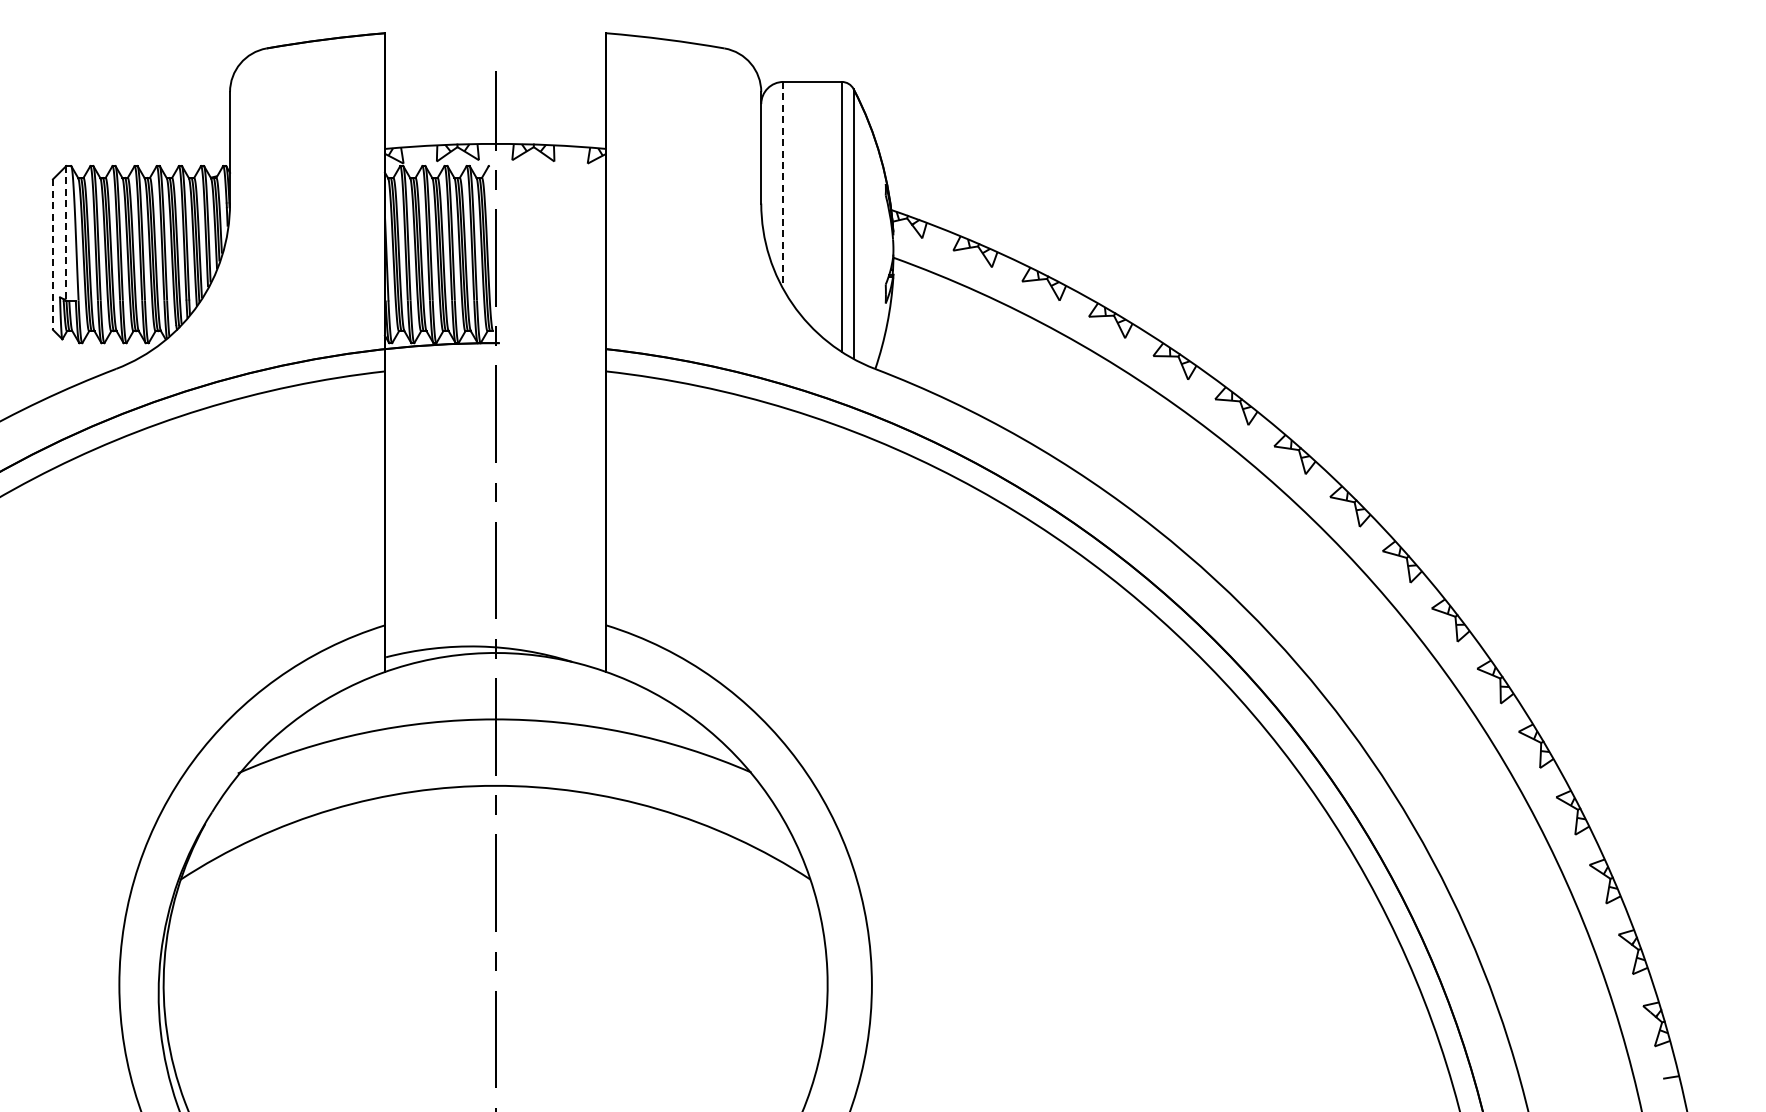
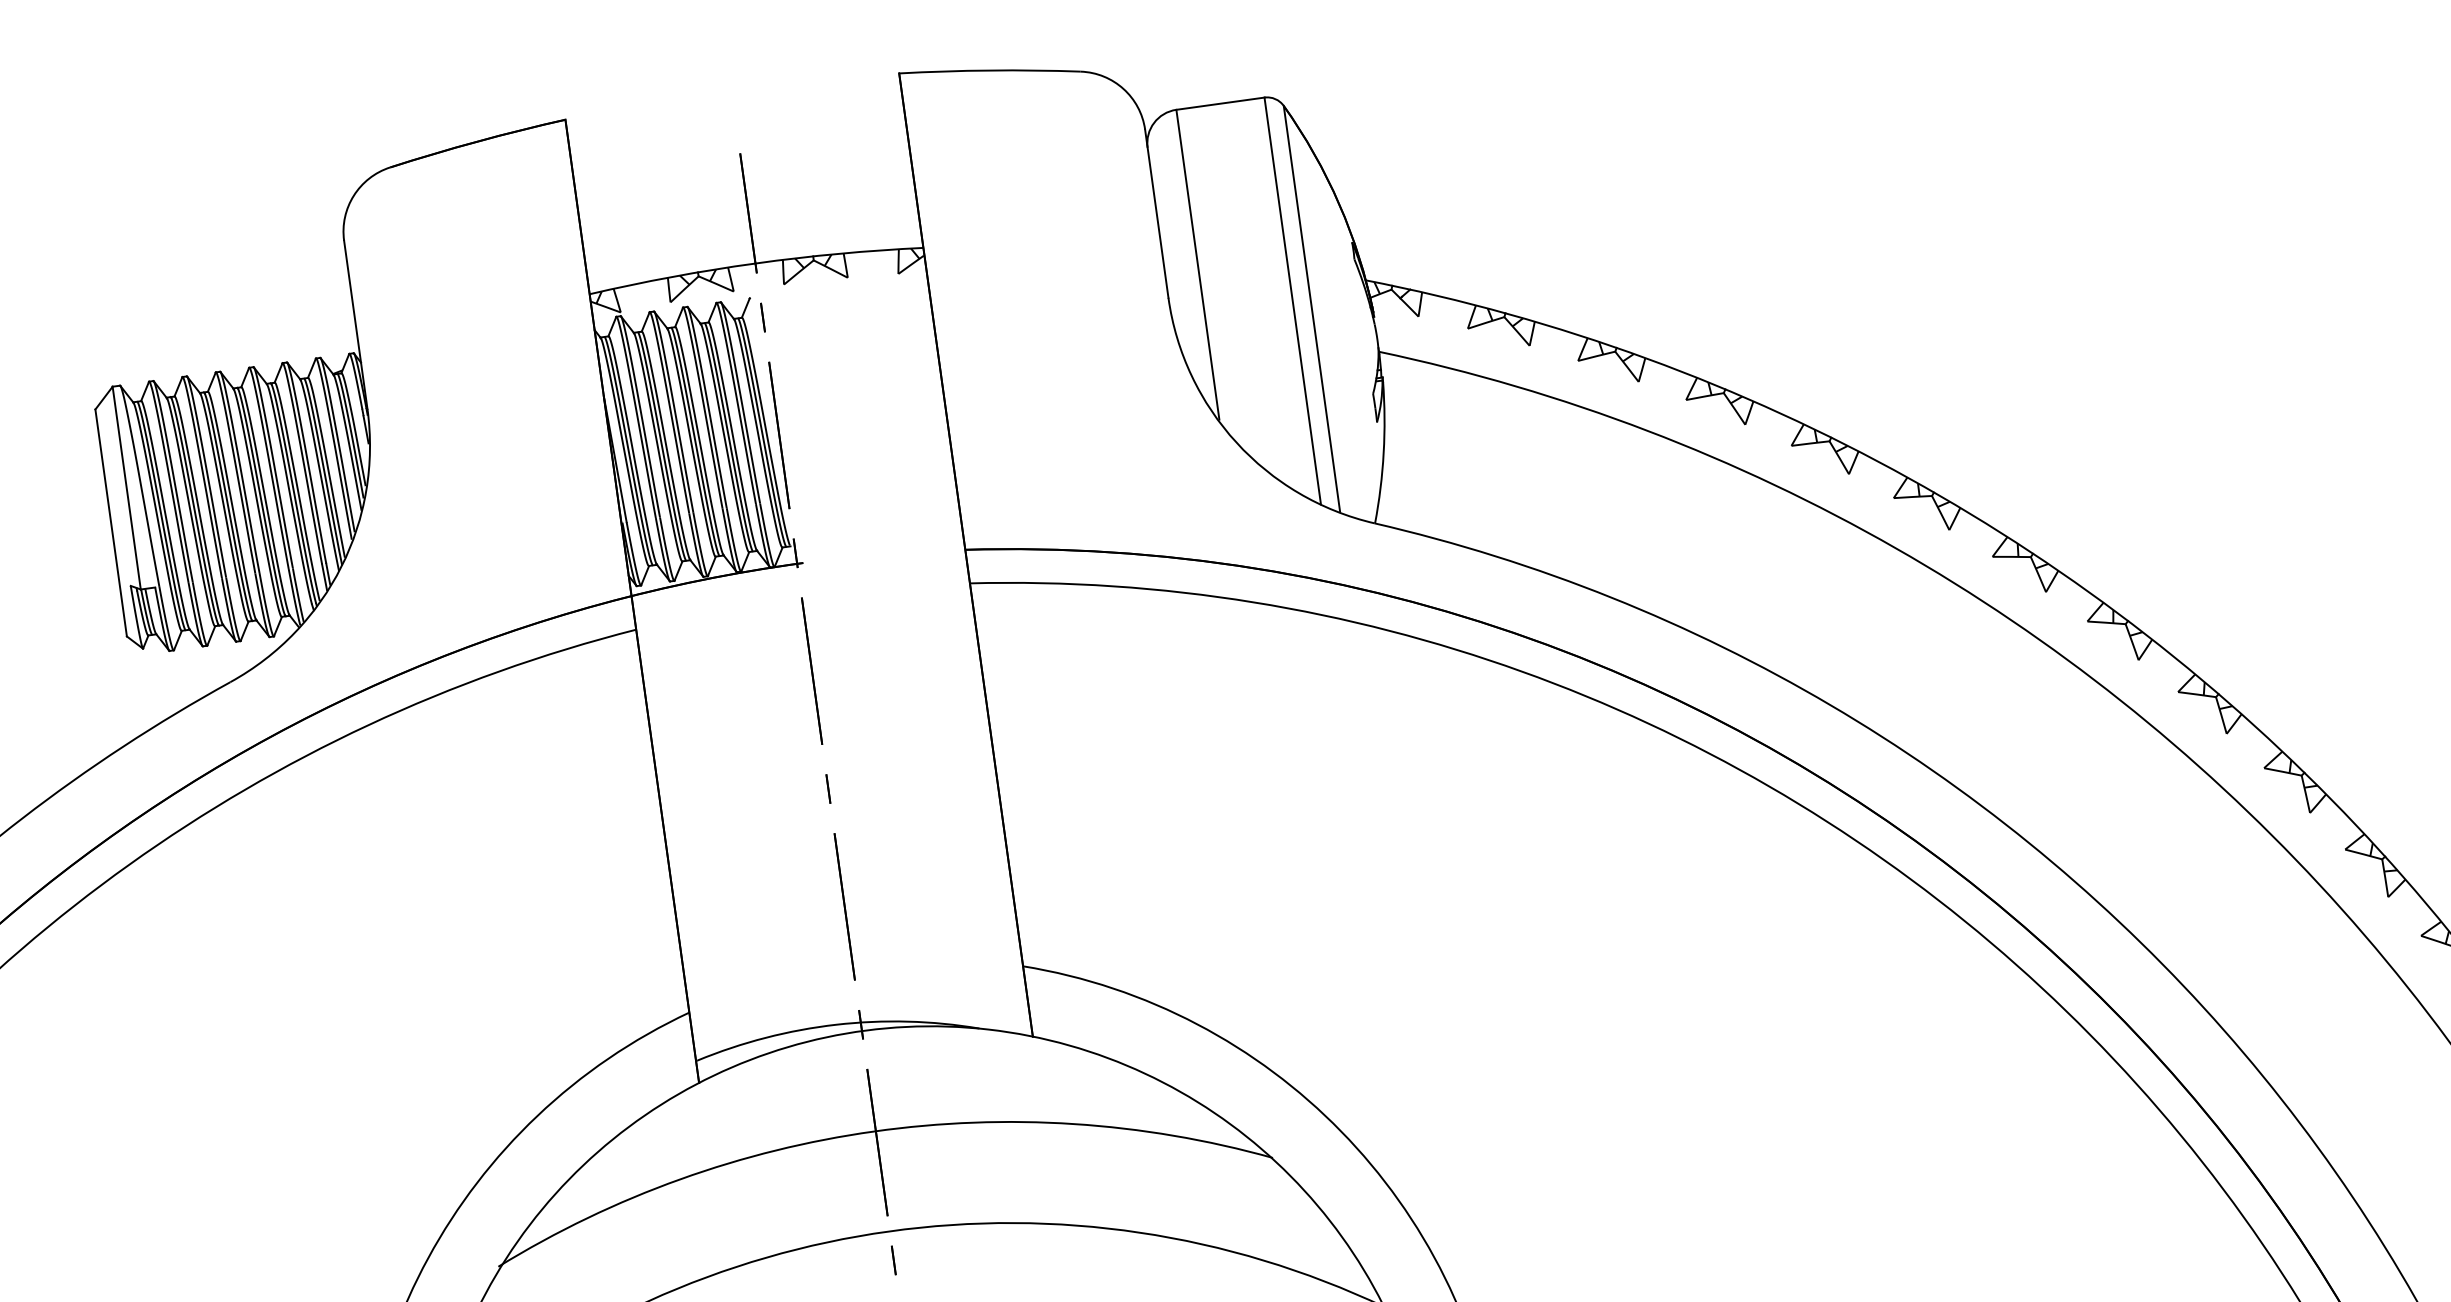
line: (783, 184) -> (1198, 264), dashed -> solid
line: (66, 233) -> (127, 488), dashed -> solid
line: (52, 255) -> (110, 524), dashed -> solid

